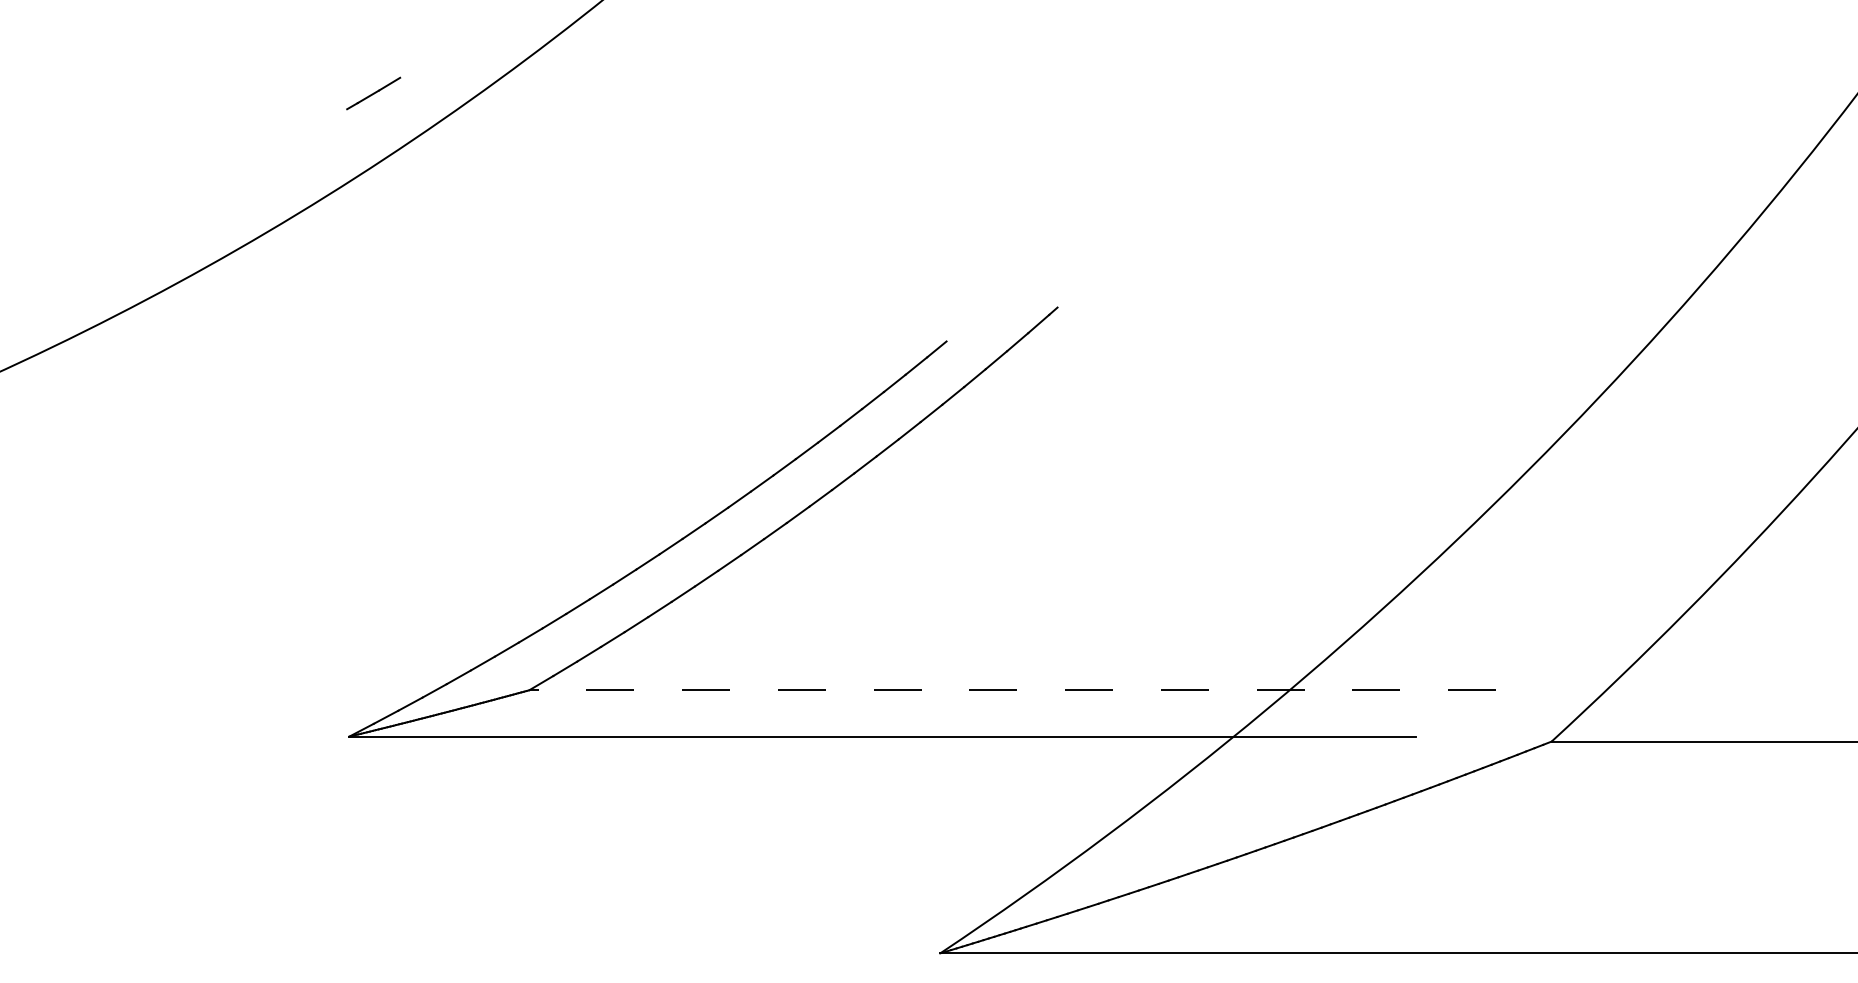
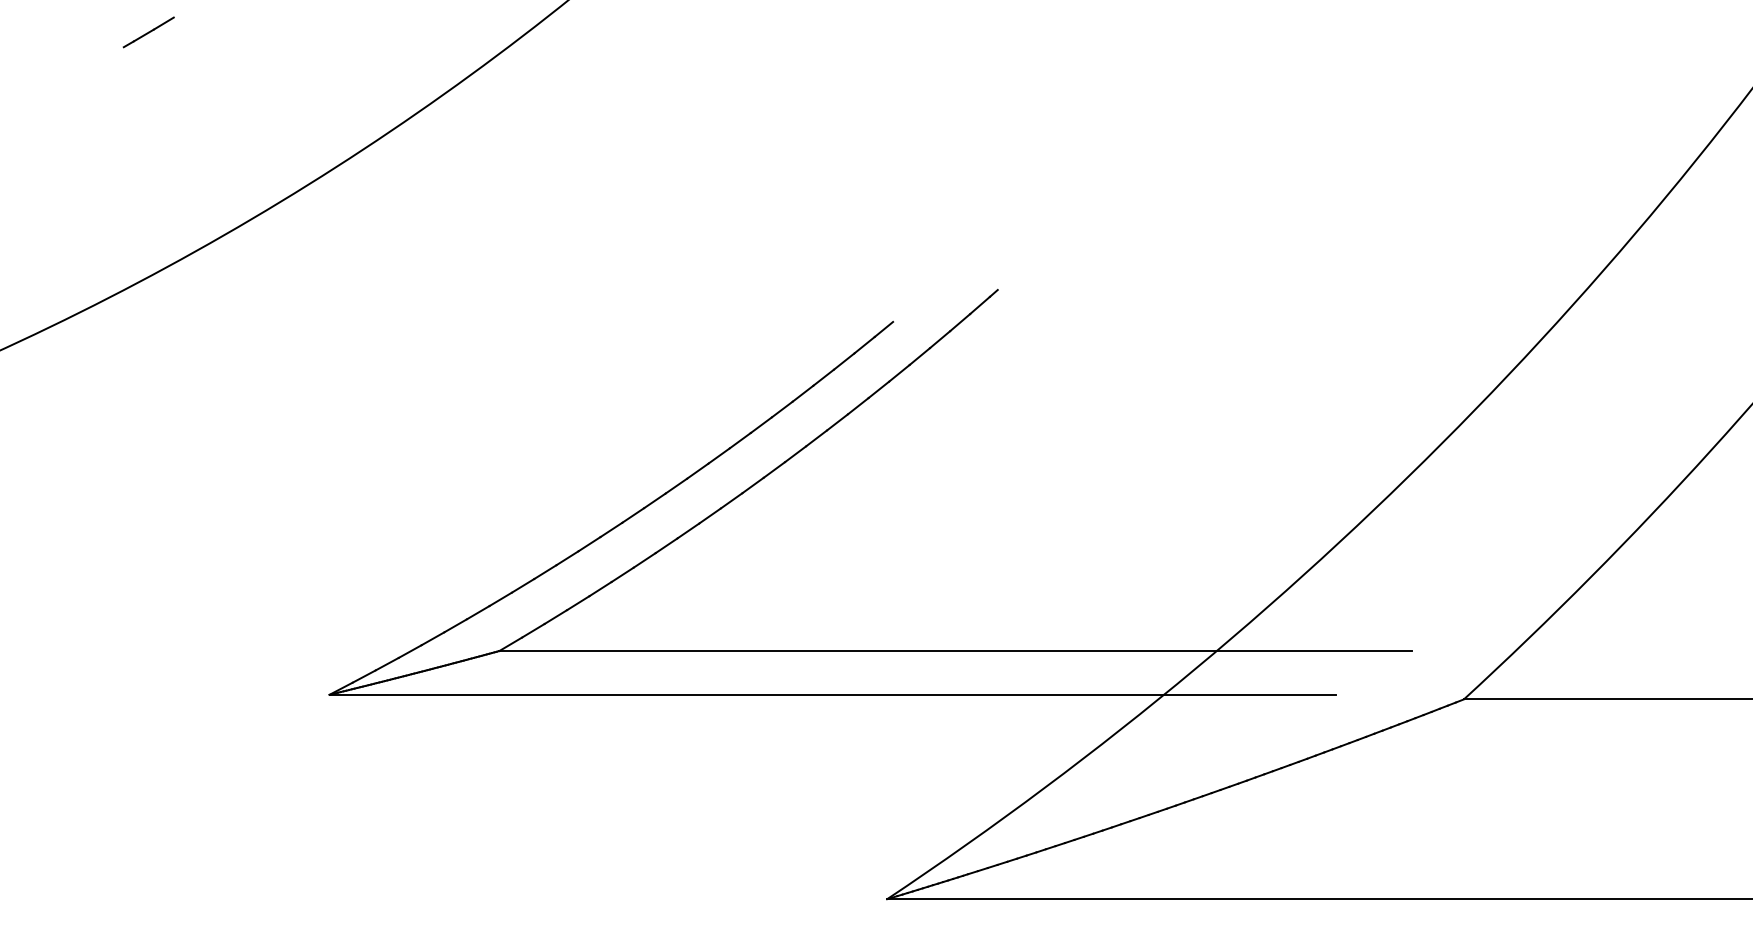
line: (373, 93) -> (148, 32), moved
line: (1012, 690) -> (955, 651), dashed -> solid

